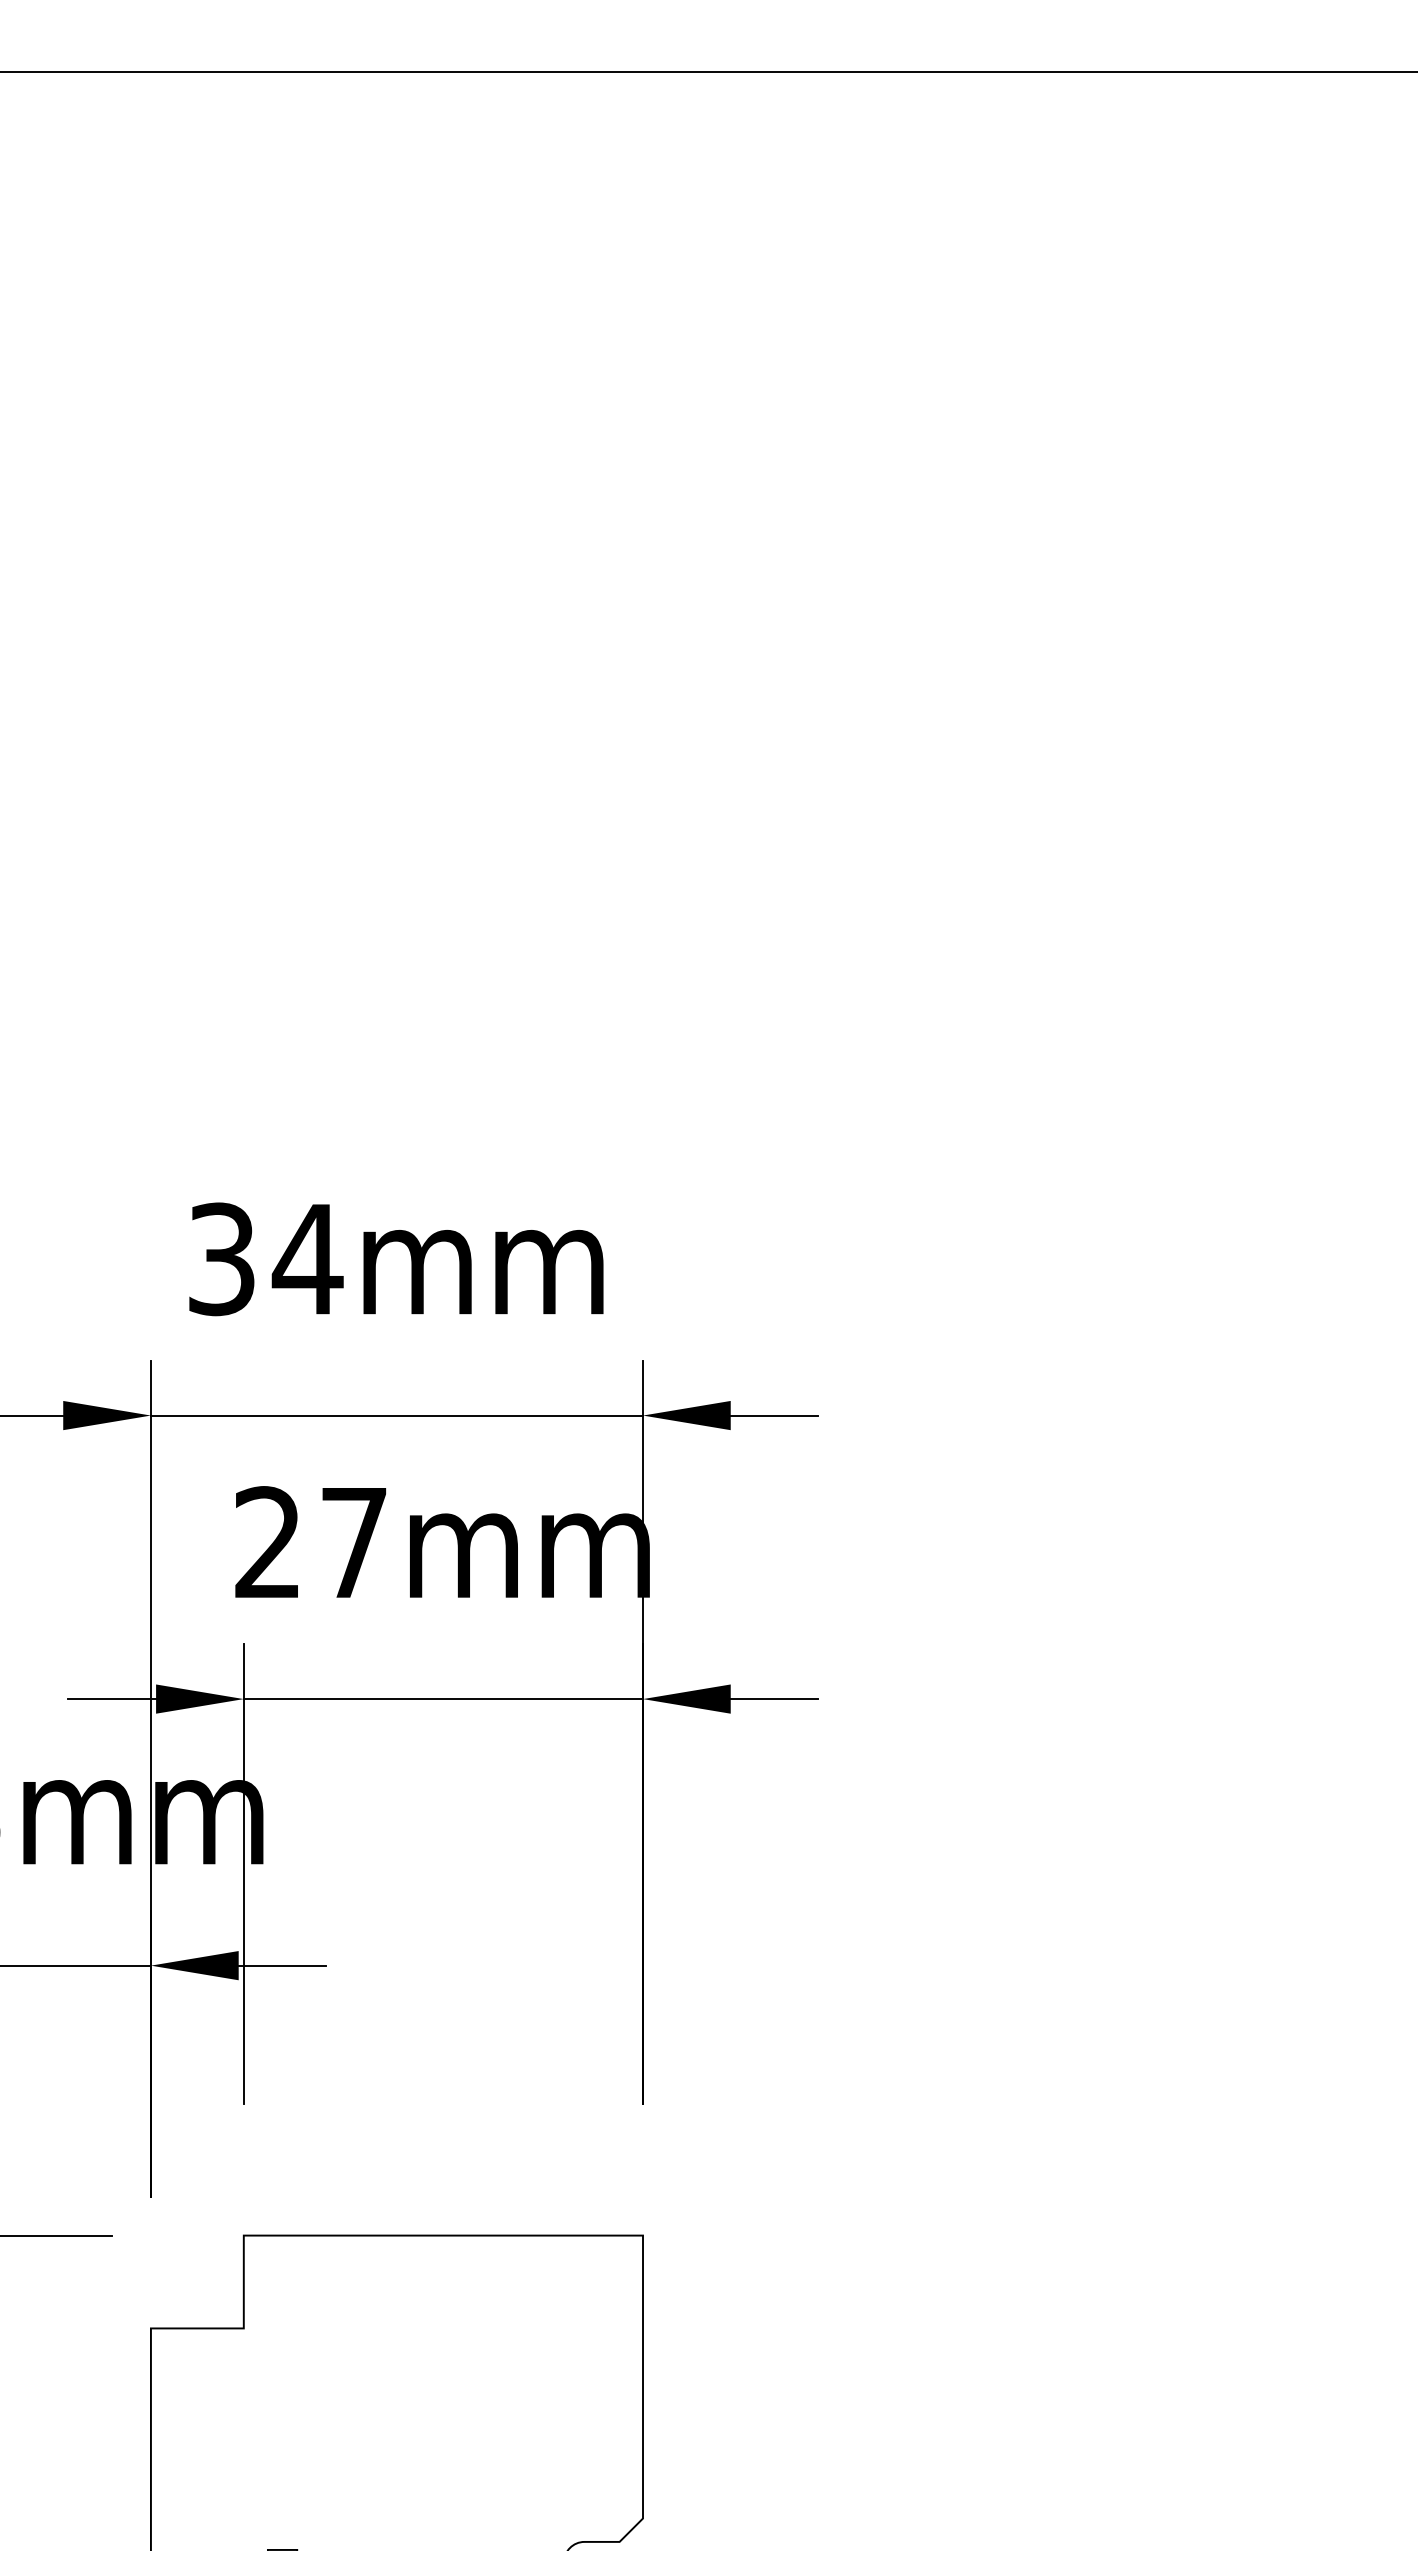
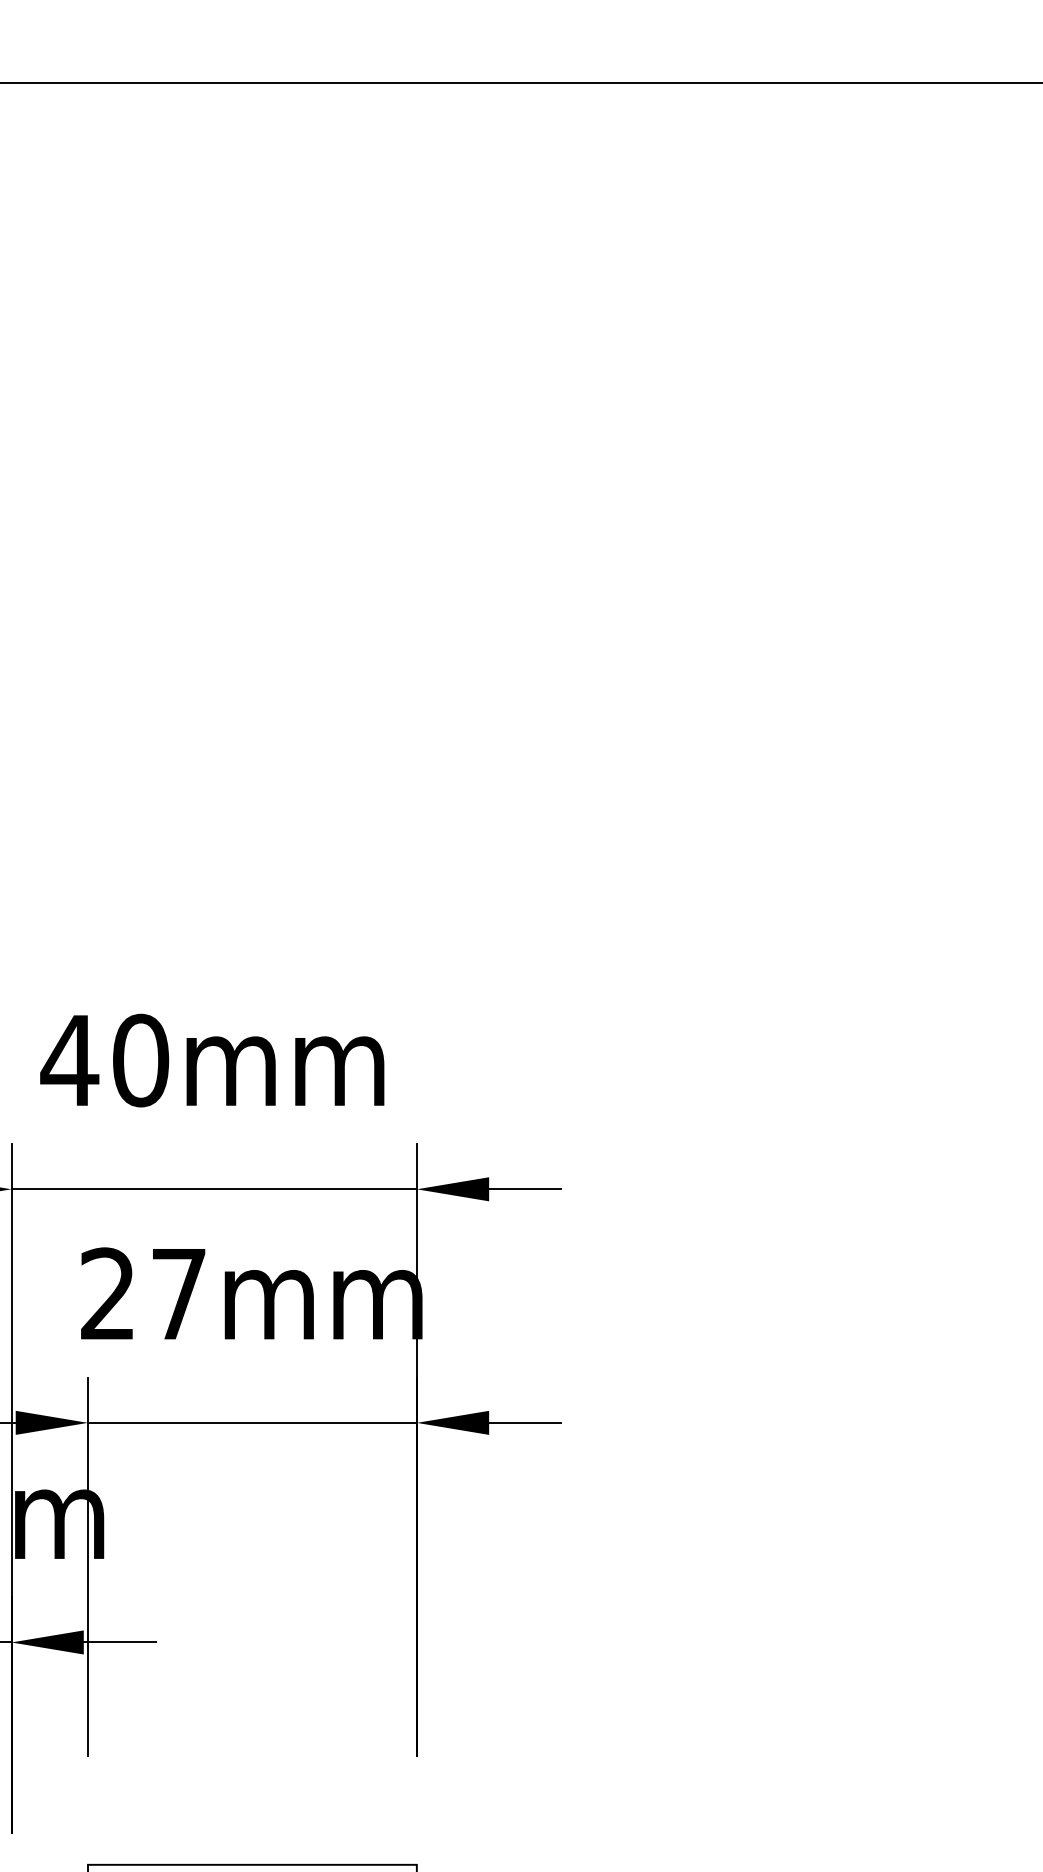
text: (264, 1259) -> (105, 1060), 34mm -> 40mm

